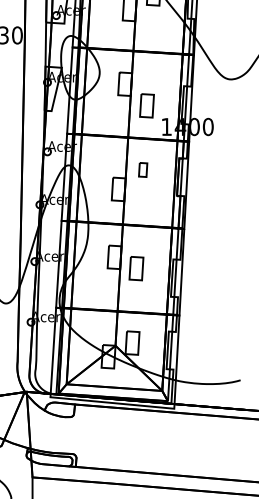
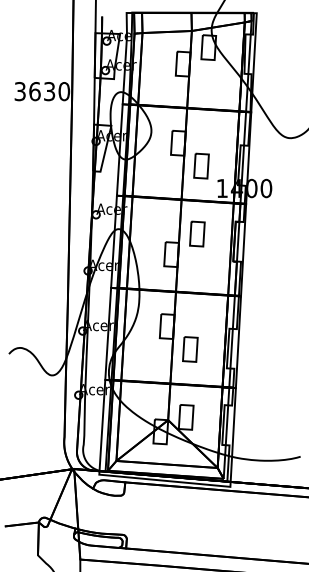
part: (143, 169) -> (197, 233), size x1.67
part: (136, 268) -> (190, 349), moved

